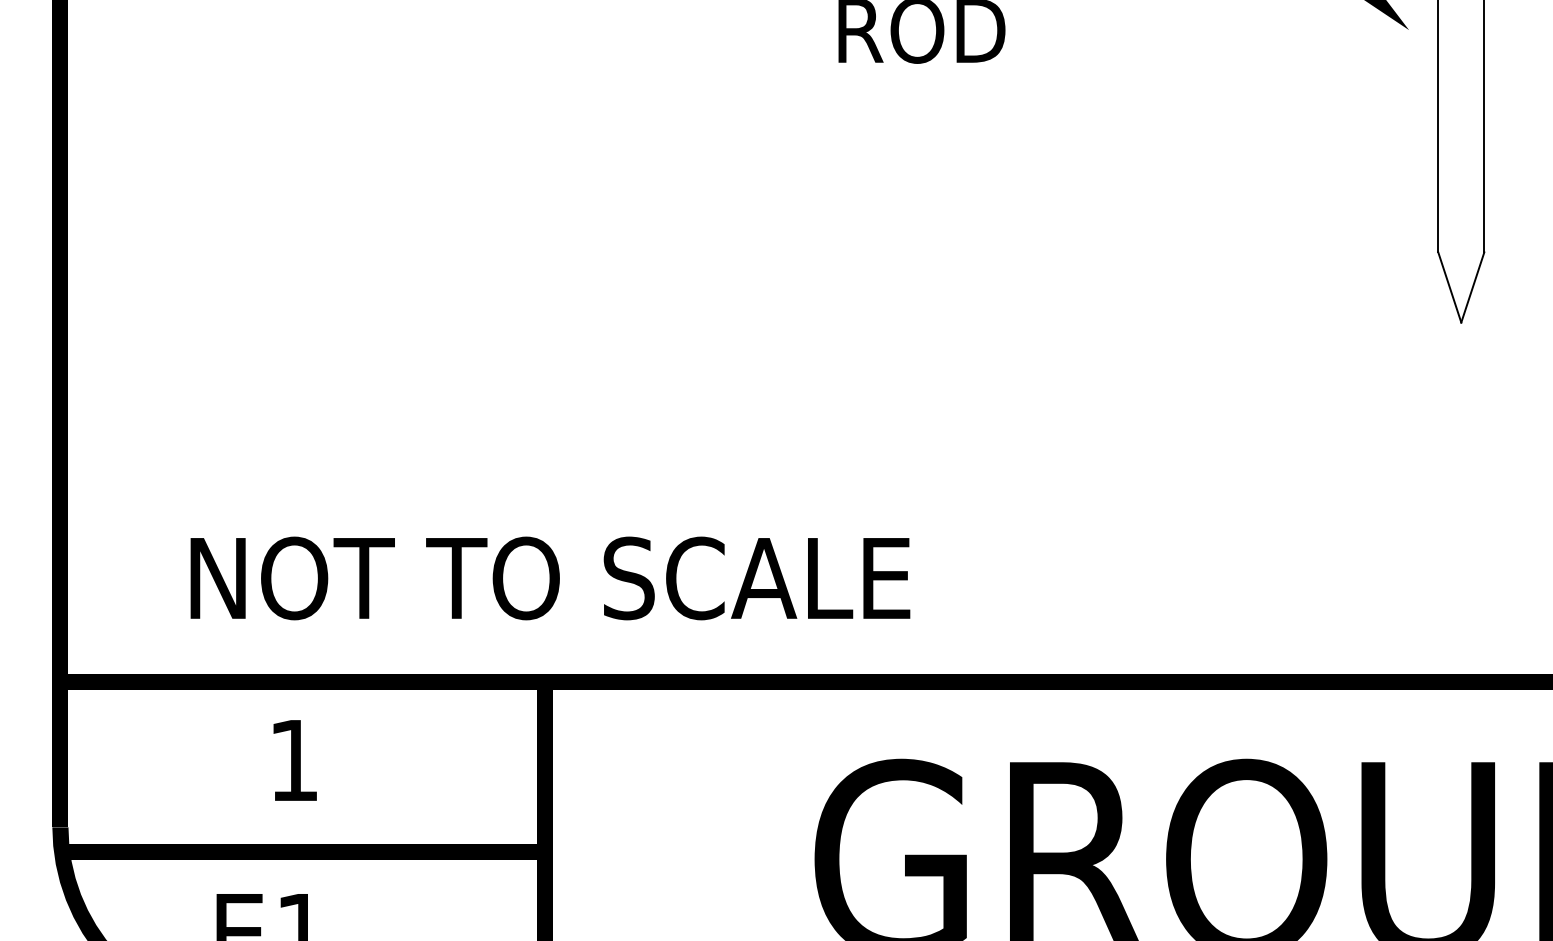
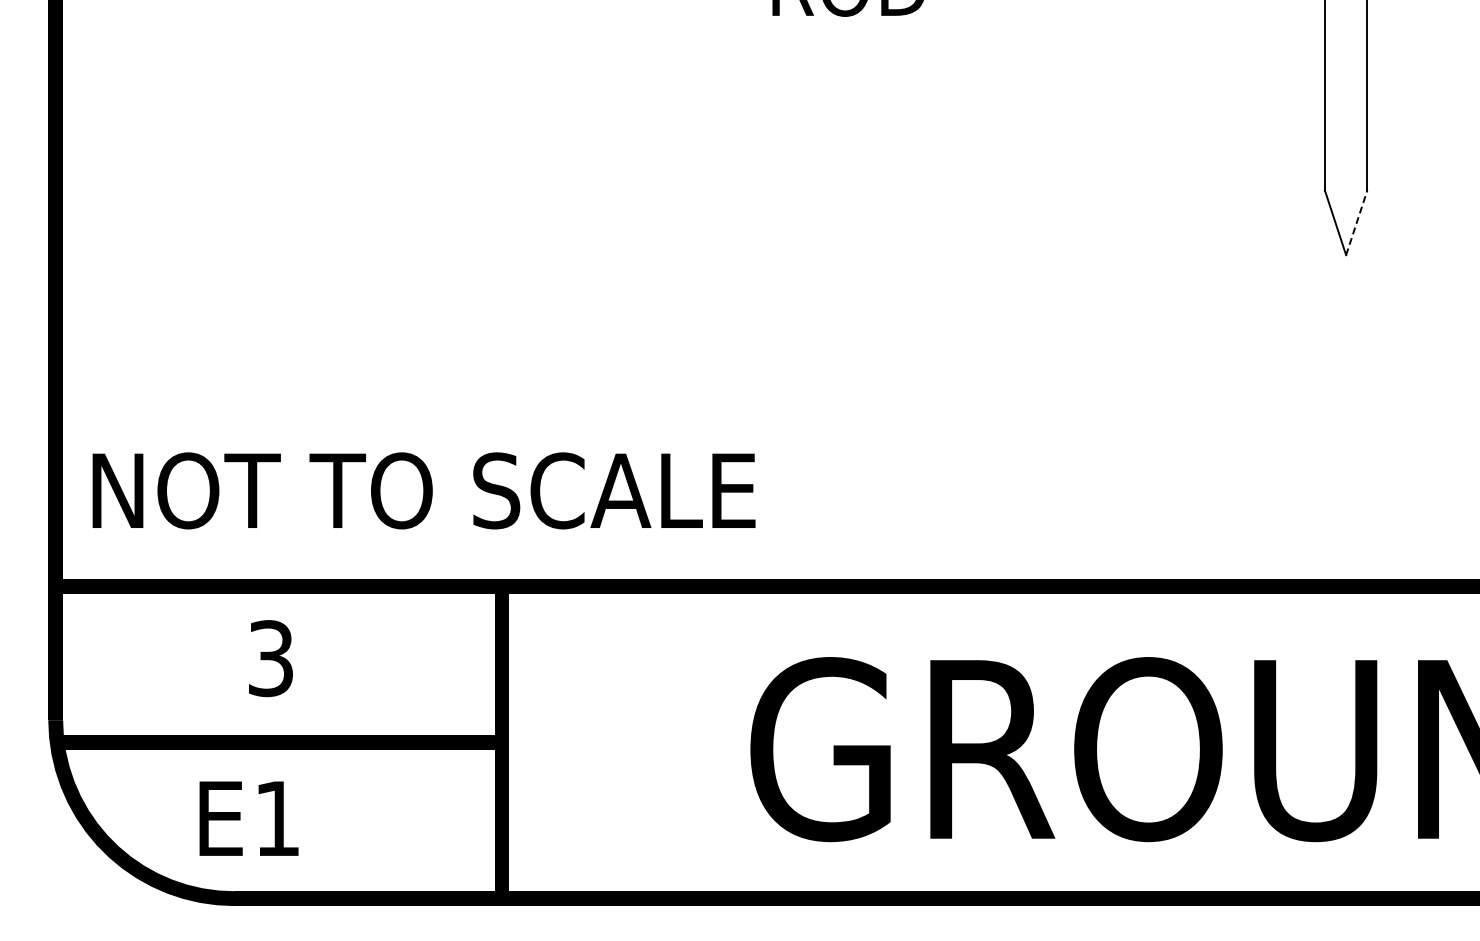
line: (1472, 287) -> (1356, 222), solid -> dashed
text: (549, 578) -> (423, 490), moved
text: (293, 760) -> (270, 658), 1 -> 3

